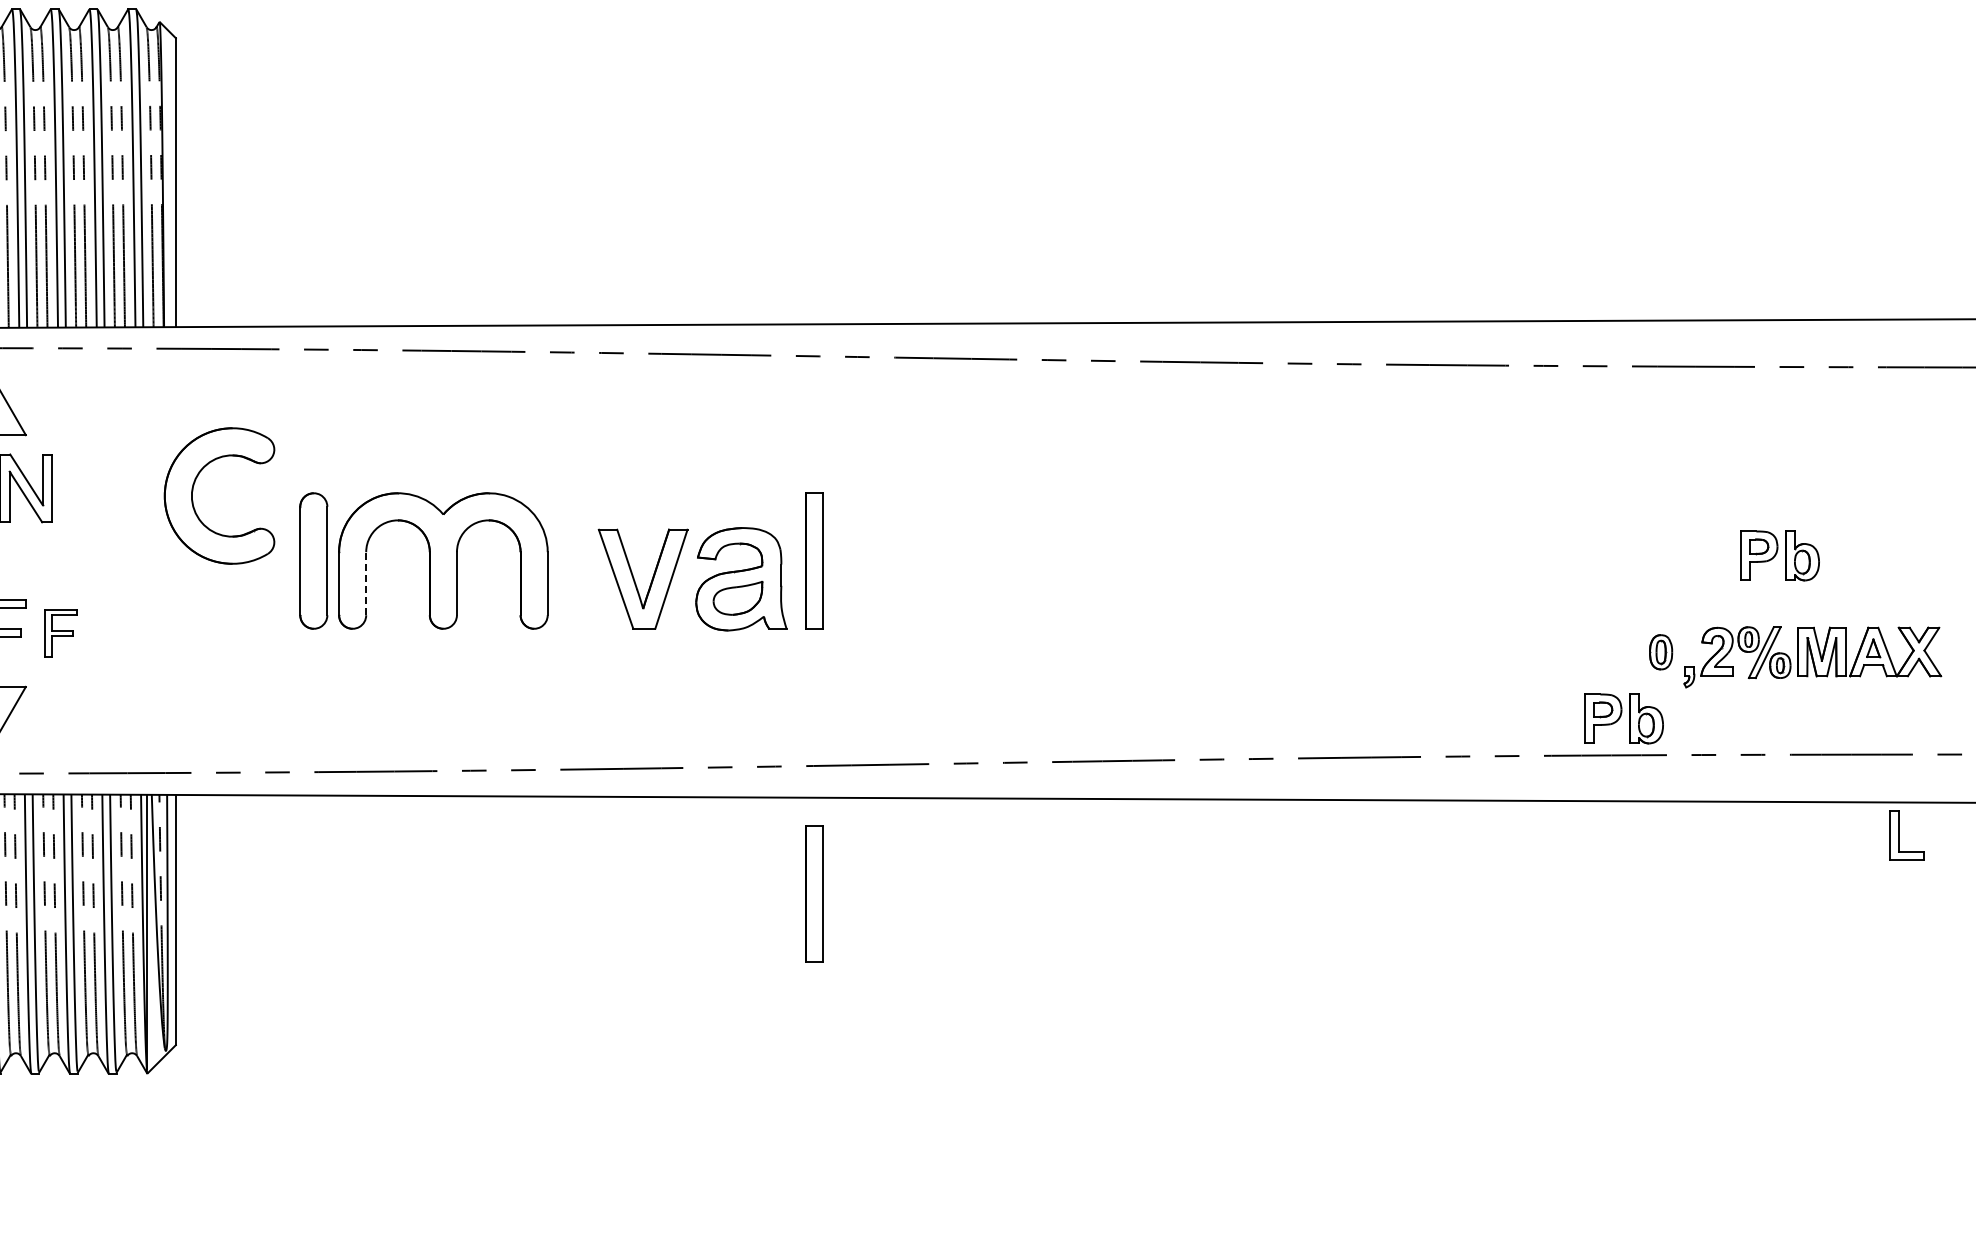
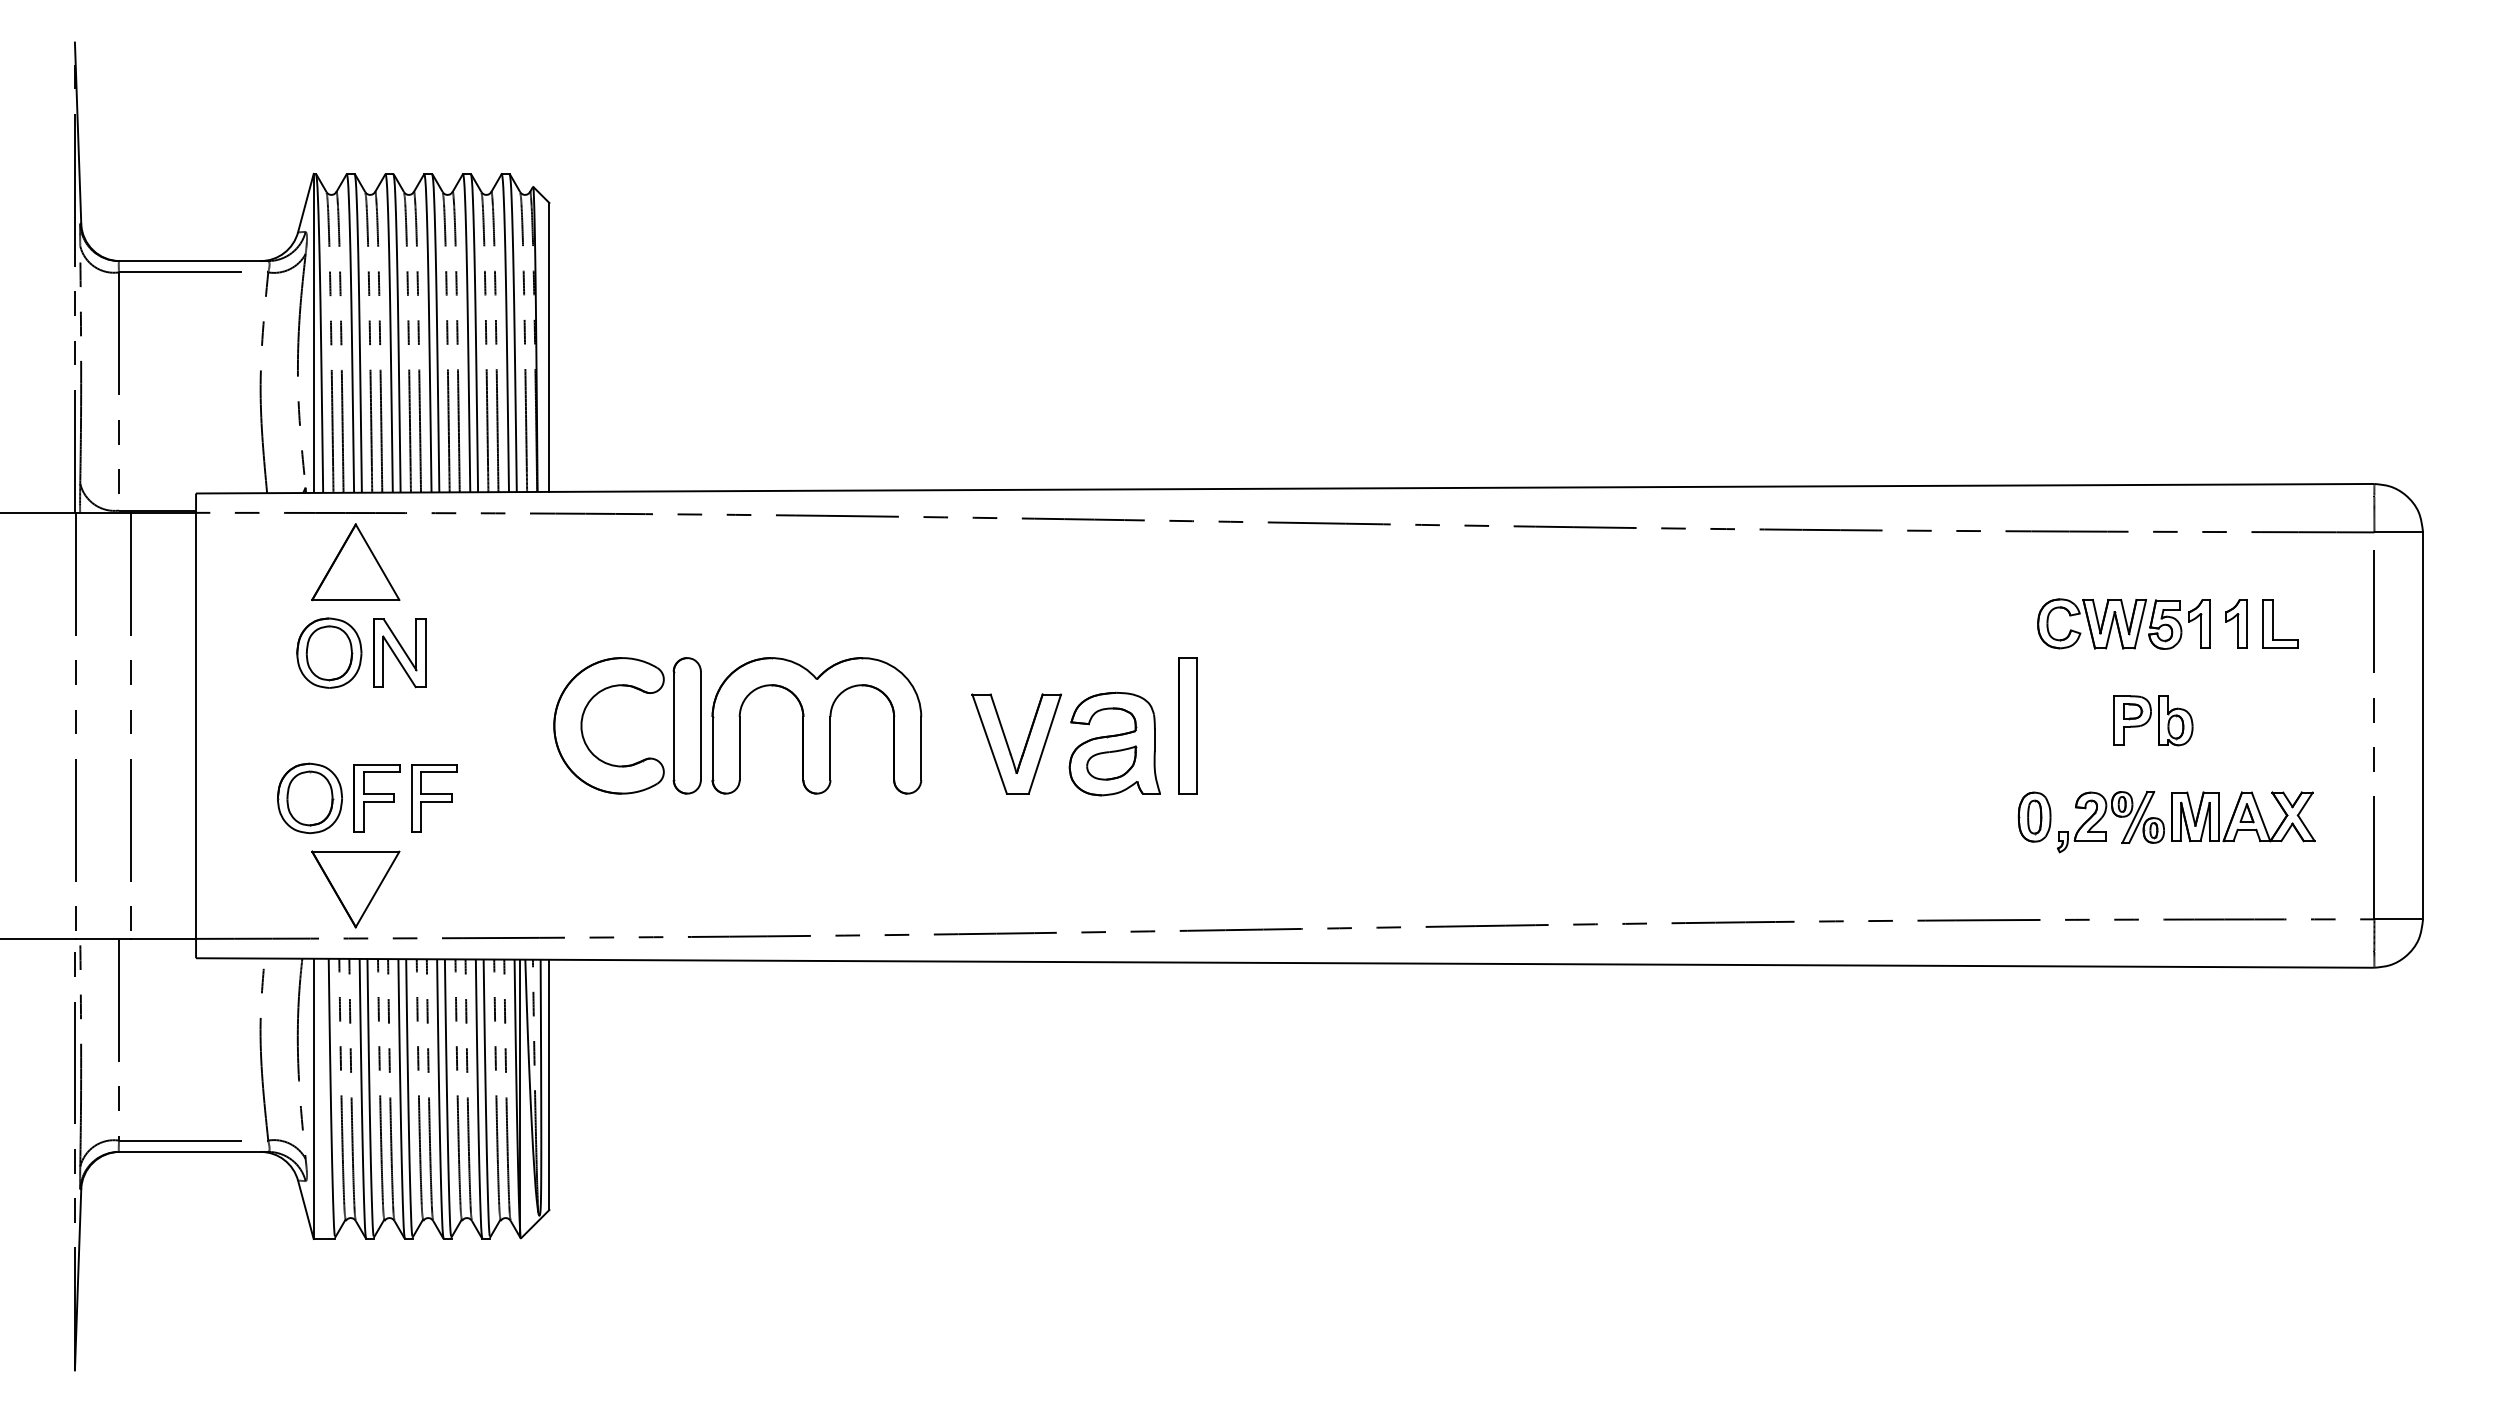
part: (1749, 458) -> (2123, 623), added
part: (1862, 458) -> (2236, 623), added
part: (193, 488) -> (583, 718), moved
line: (365, 583) -> (739, 748), dashed -> solid
part: (60, 633) -> (434, 798), size x1.43
part: (1660, 651) -> (2034, 816), size x1.43
part: (1623, 718) -> (1997, 883), removed
part: (1899, 834) -> (2273, 623), moved
part: (813, 893) -> (1187, 1058), removed

